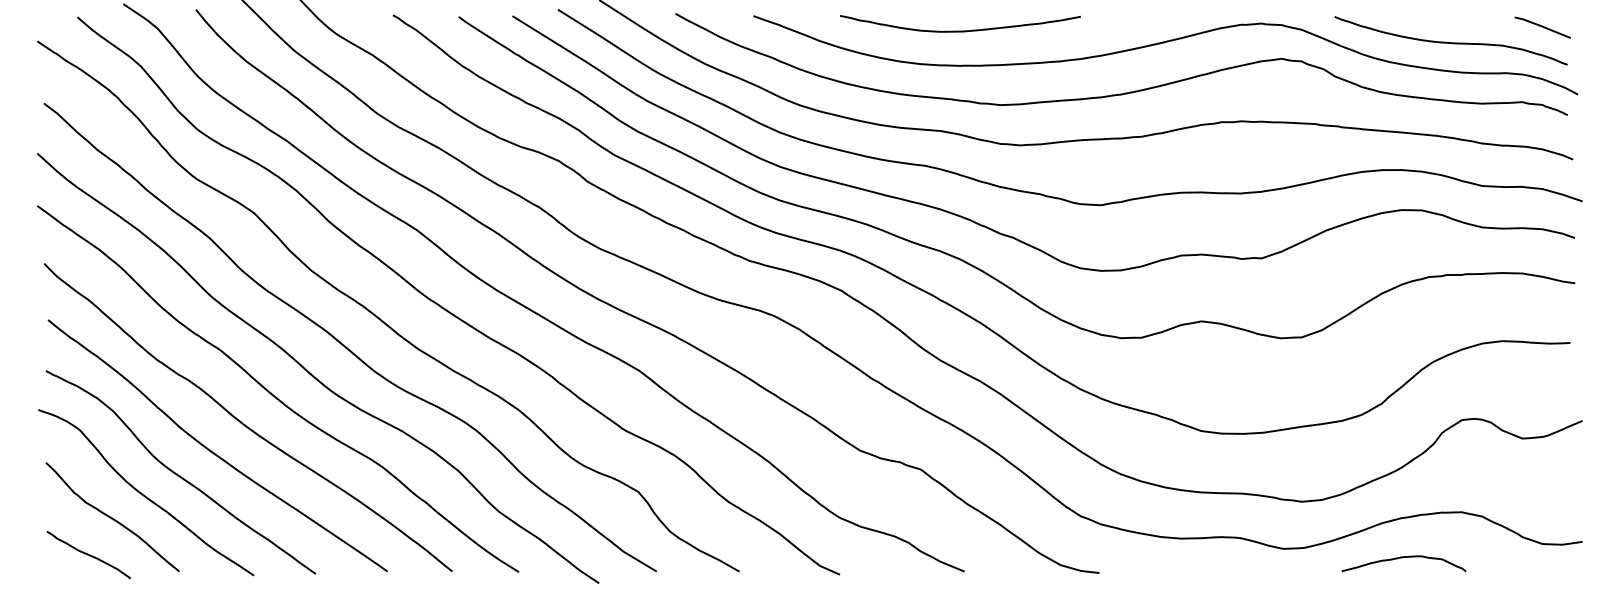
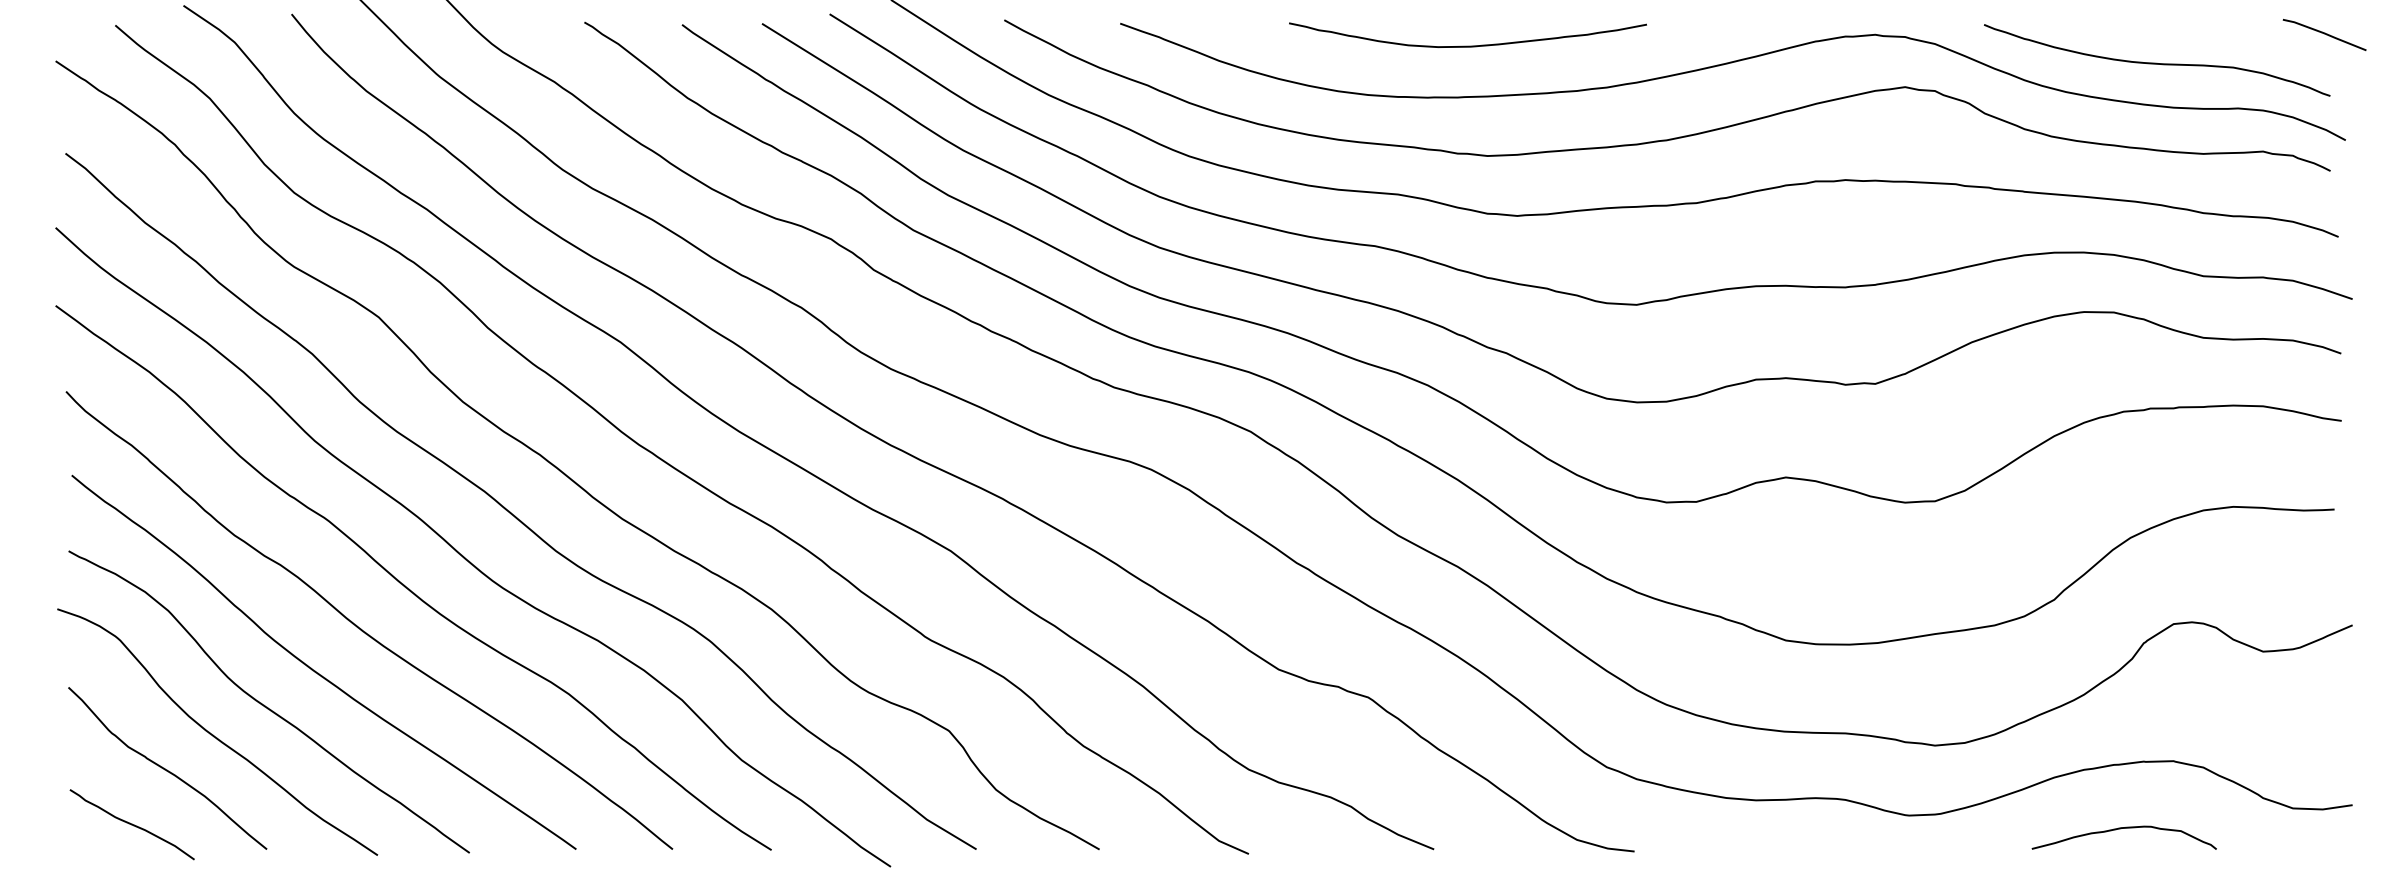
line: (1542, 27) -> (2324, 34), moved
curve: (960, 30) -> (1468, 45), moved
curve: (1403, 558) -> (2123, 829), moved

